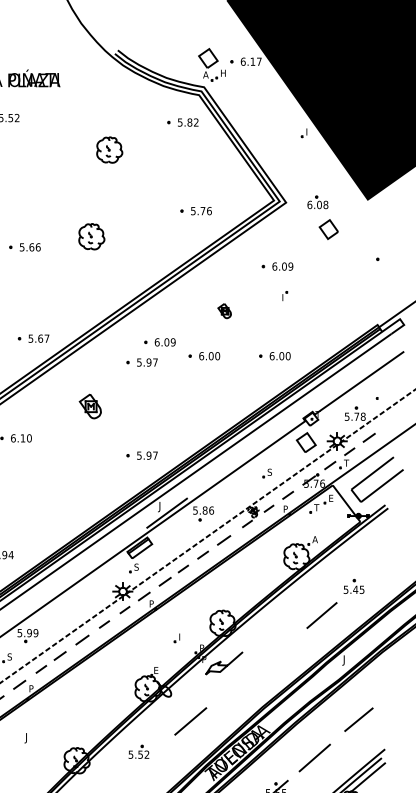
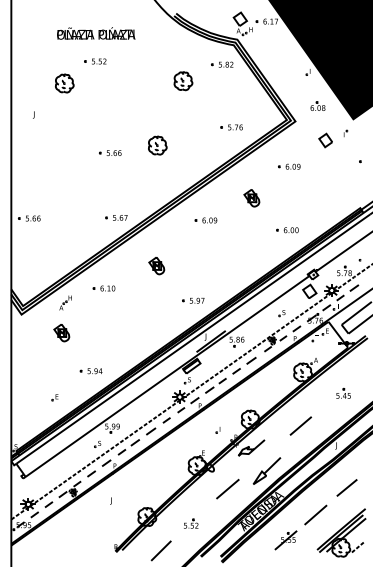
part: (109, 150) -> (183, 81), moved
part: (317, 201) -> (317, 105), moved
part: (284, 295) -> (345, 133), moved
part: (224, 311) -> (251, 198), size x1.67
part: (204, 356) -> (237, 230), removed
part: (142, 362) -> (193, 234), removed
line: (321, 614) -> (300, 425), moved
part: (245, 695) -> (266, 470), added
part: (139, 751) -> (191, 523), moved

